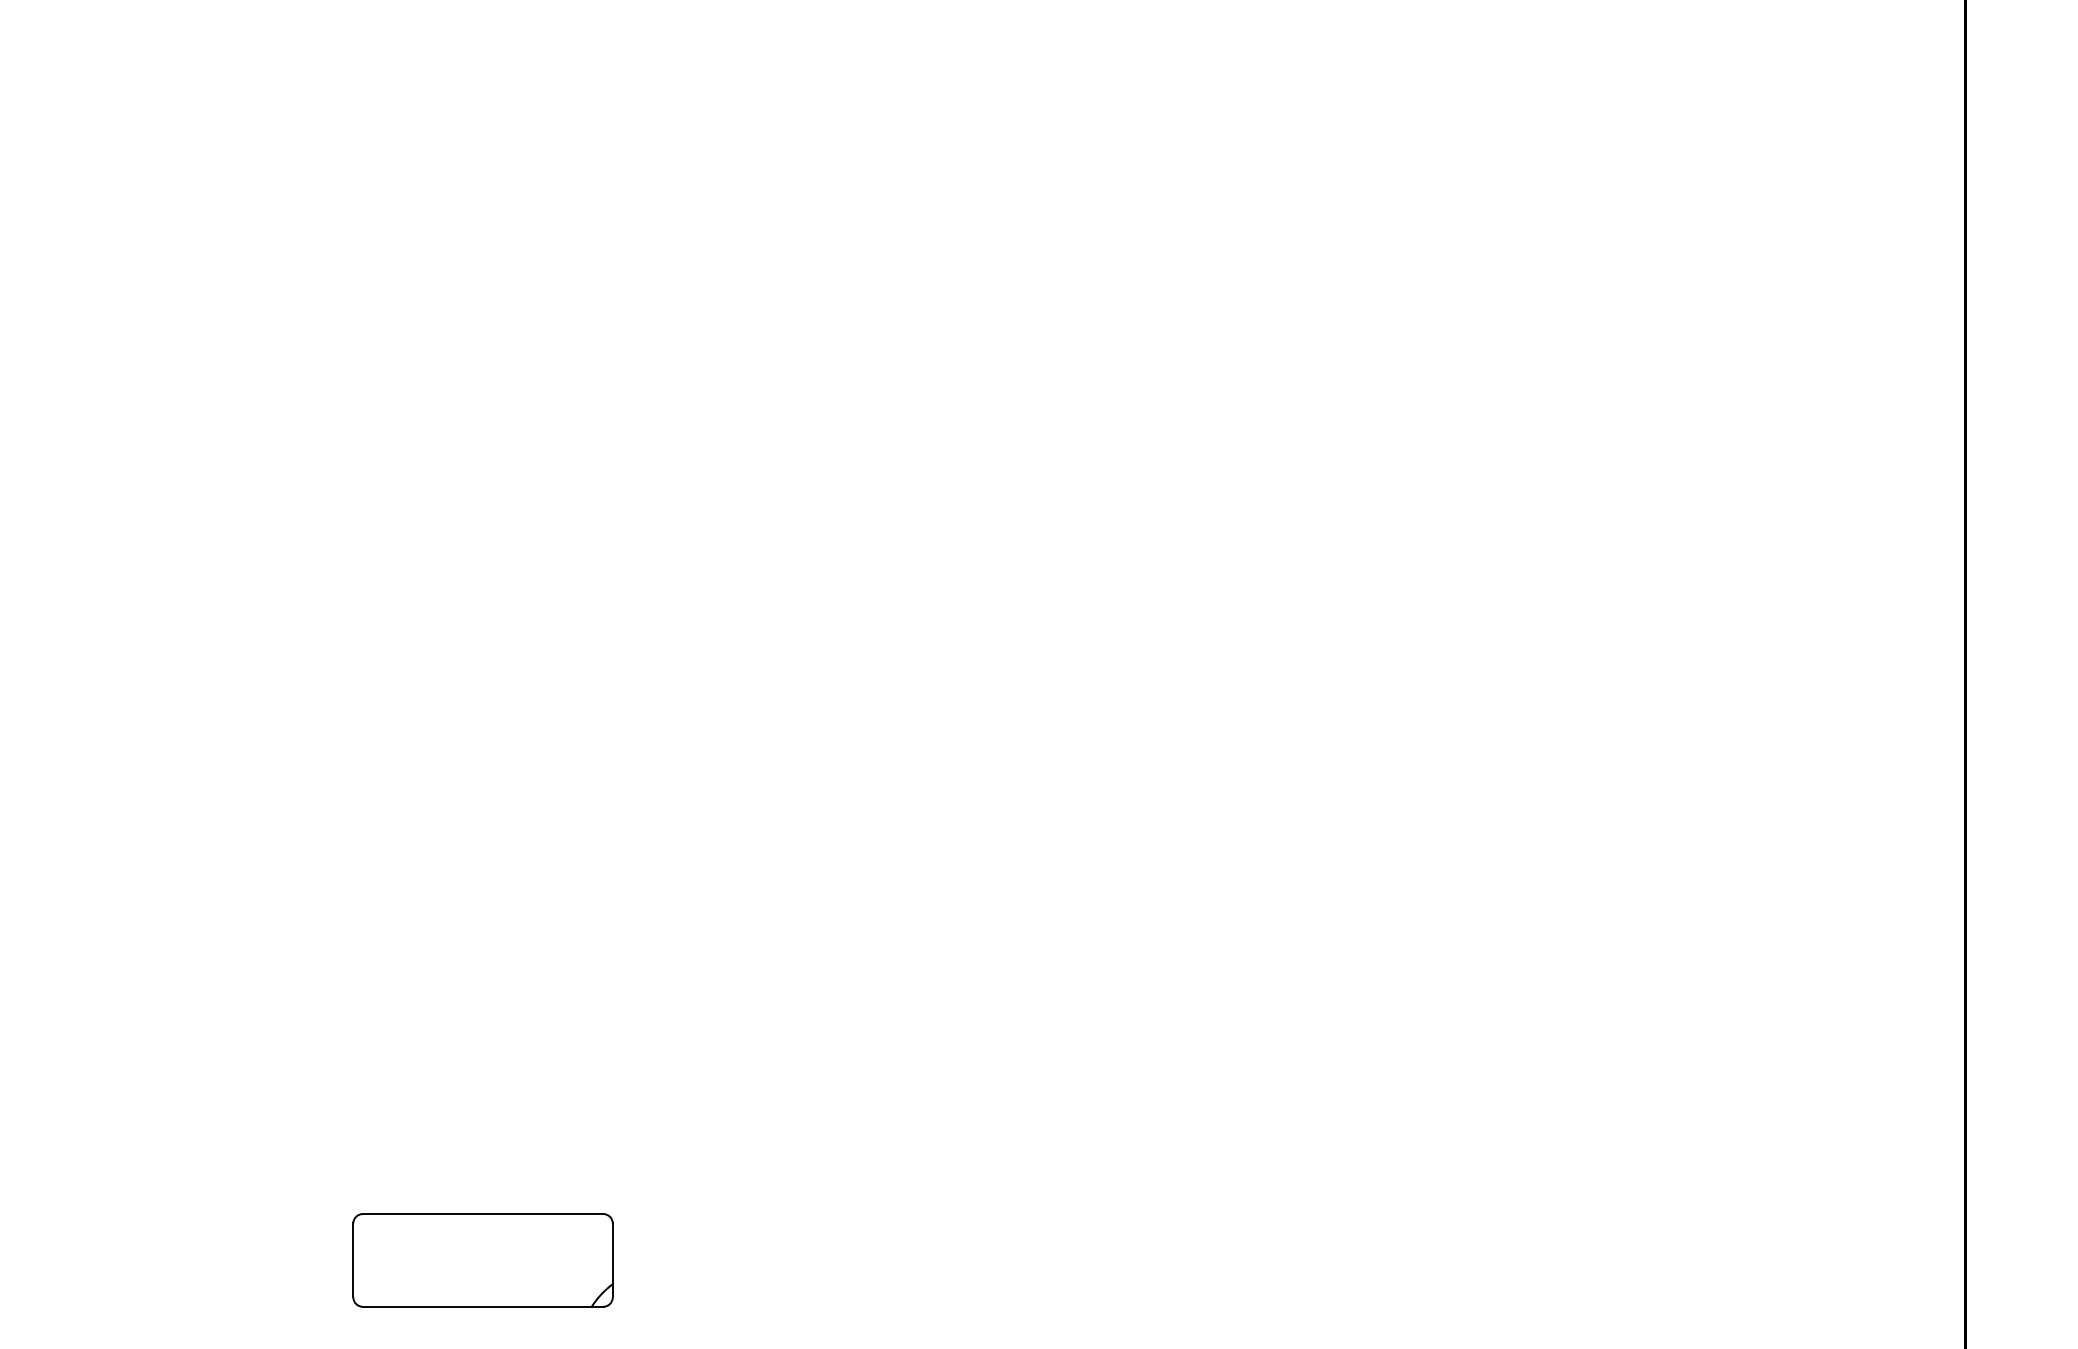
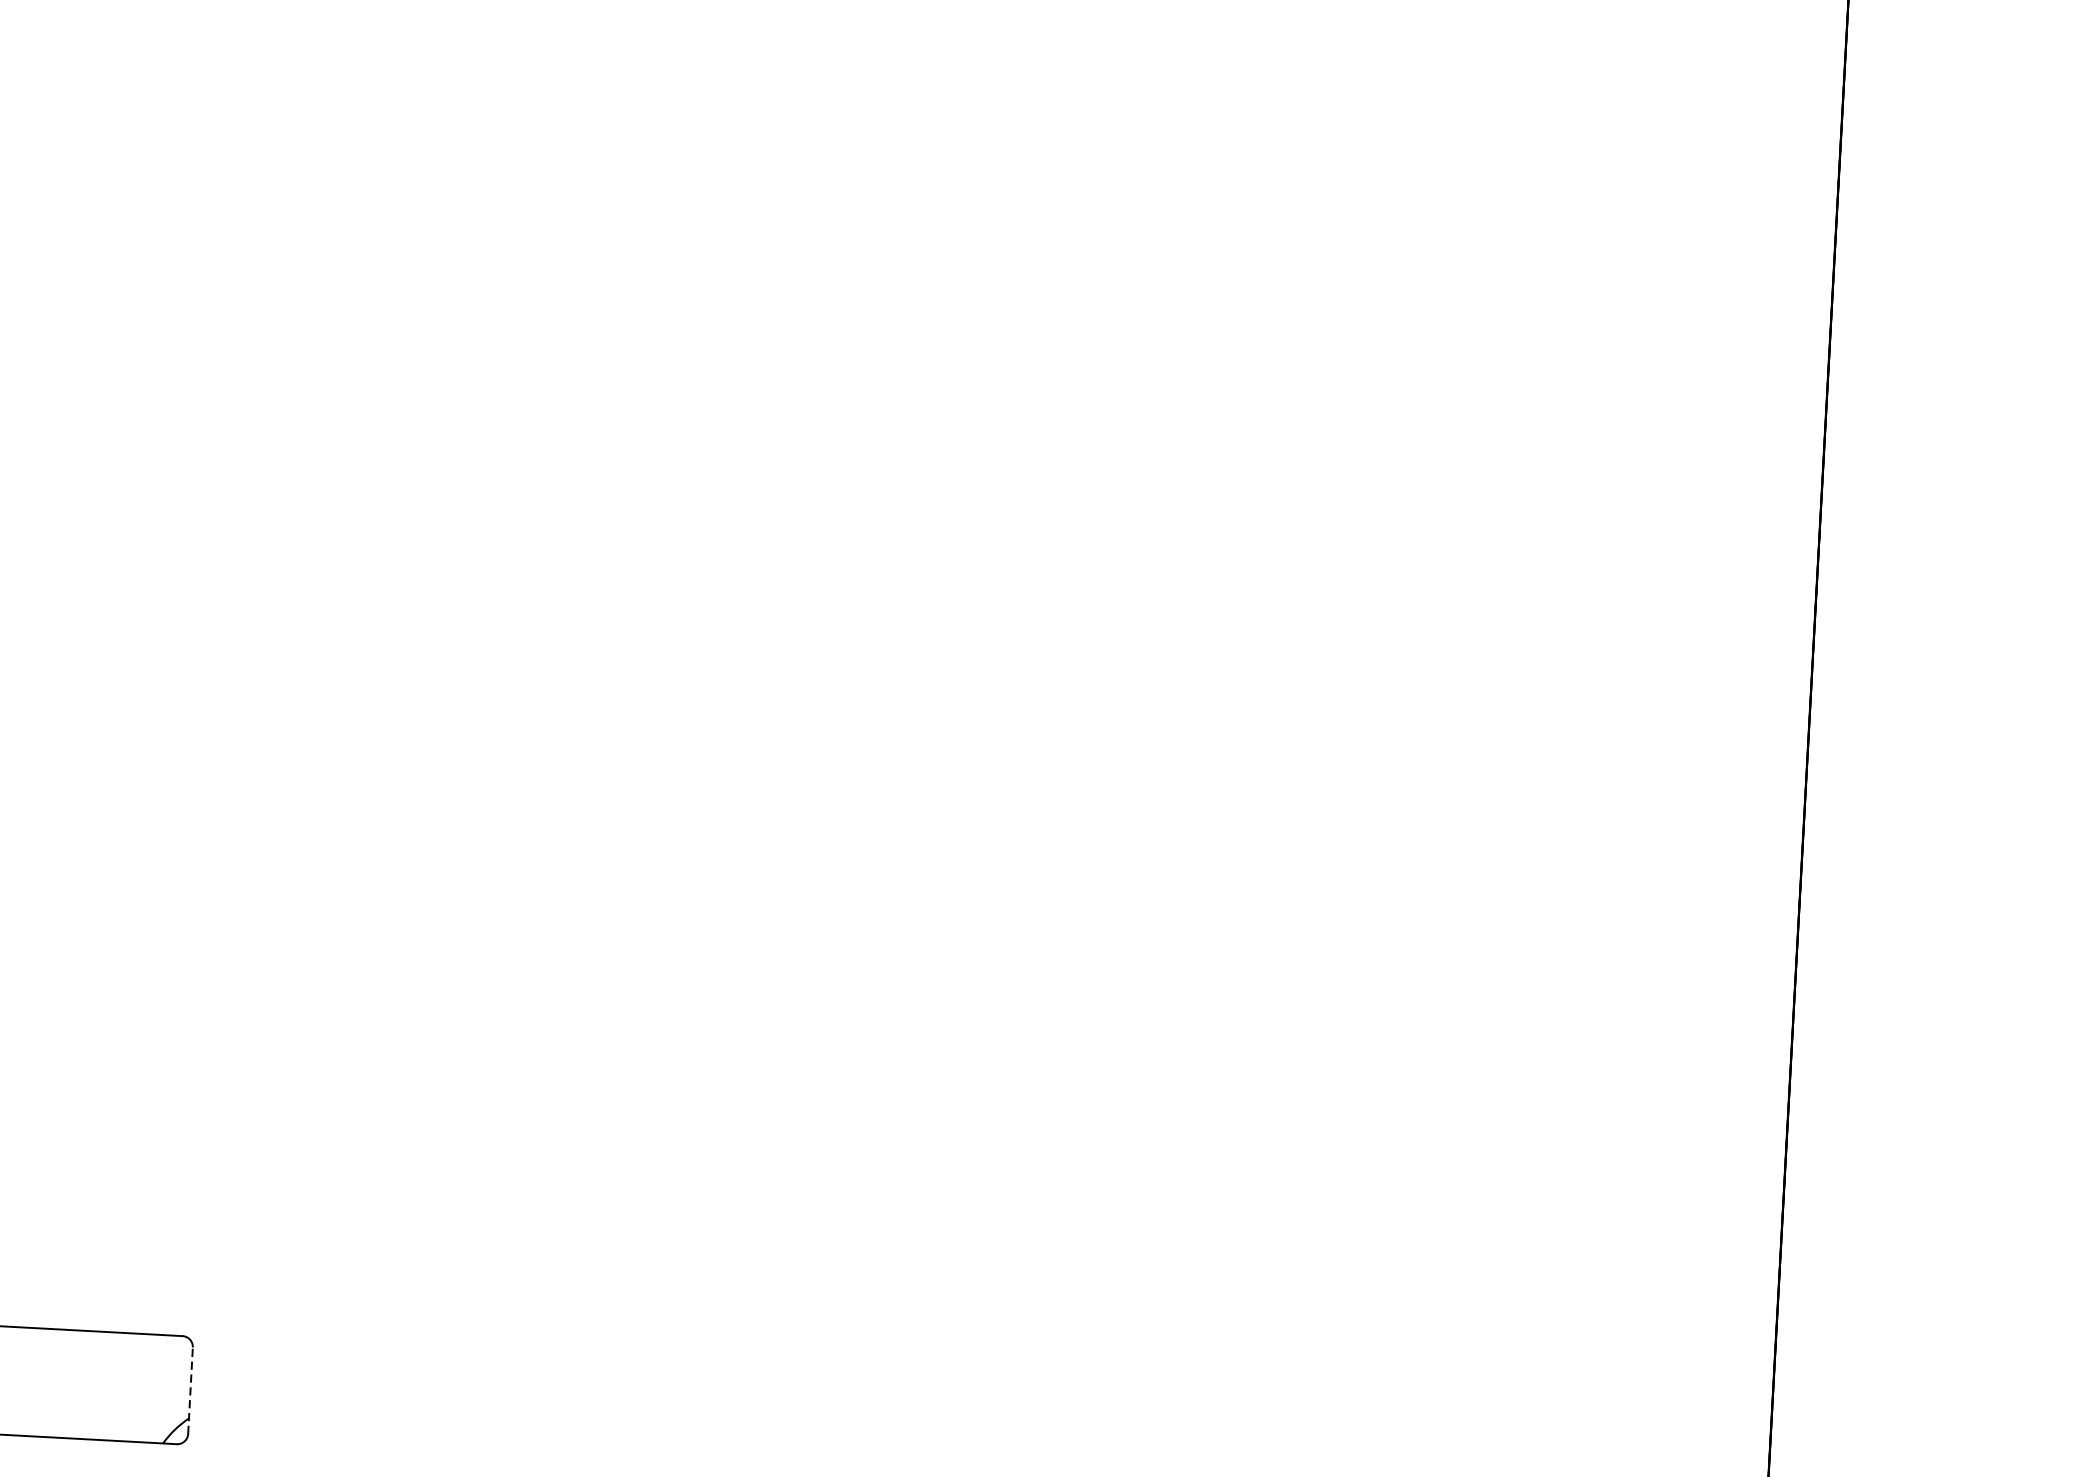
line: (612, 1259) -> (190, 1389), solid -> dashed

